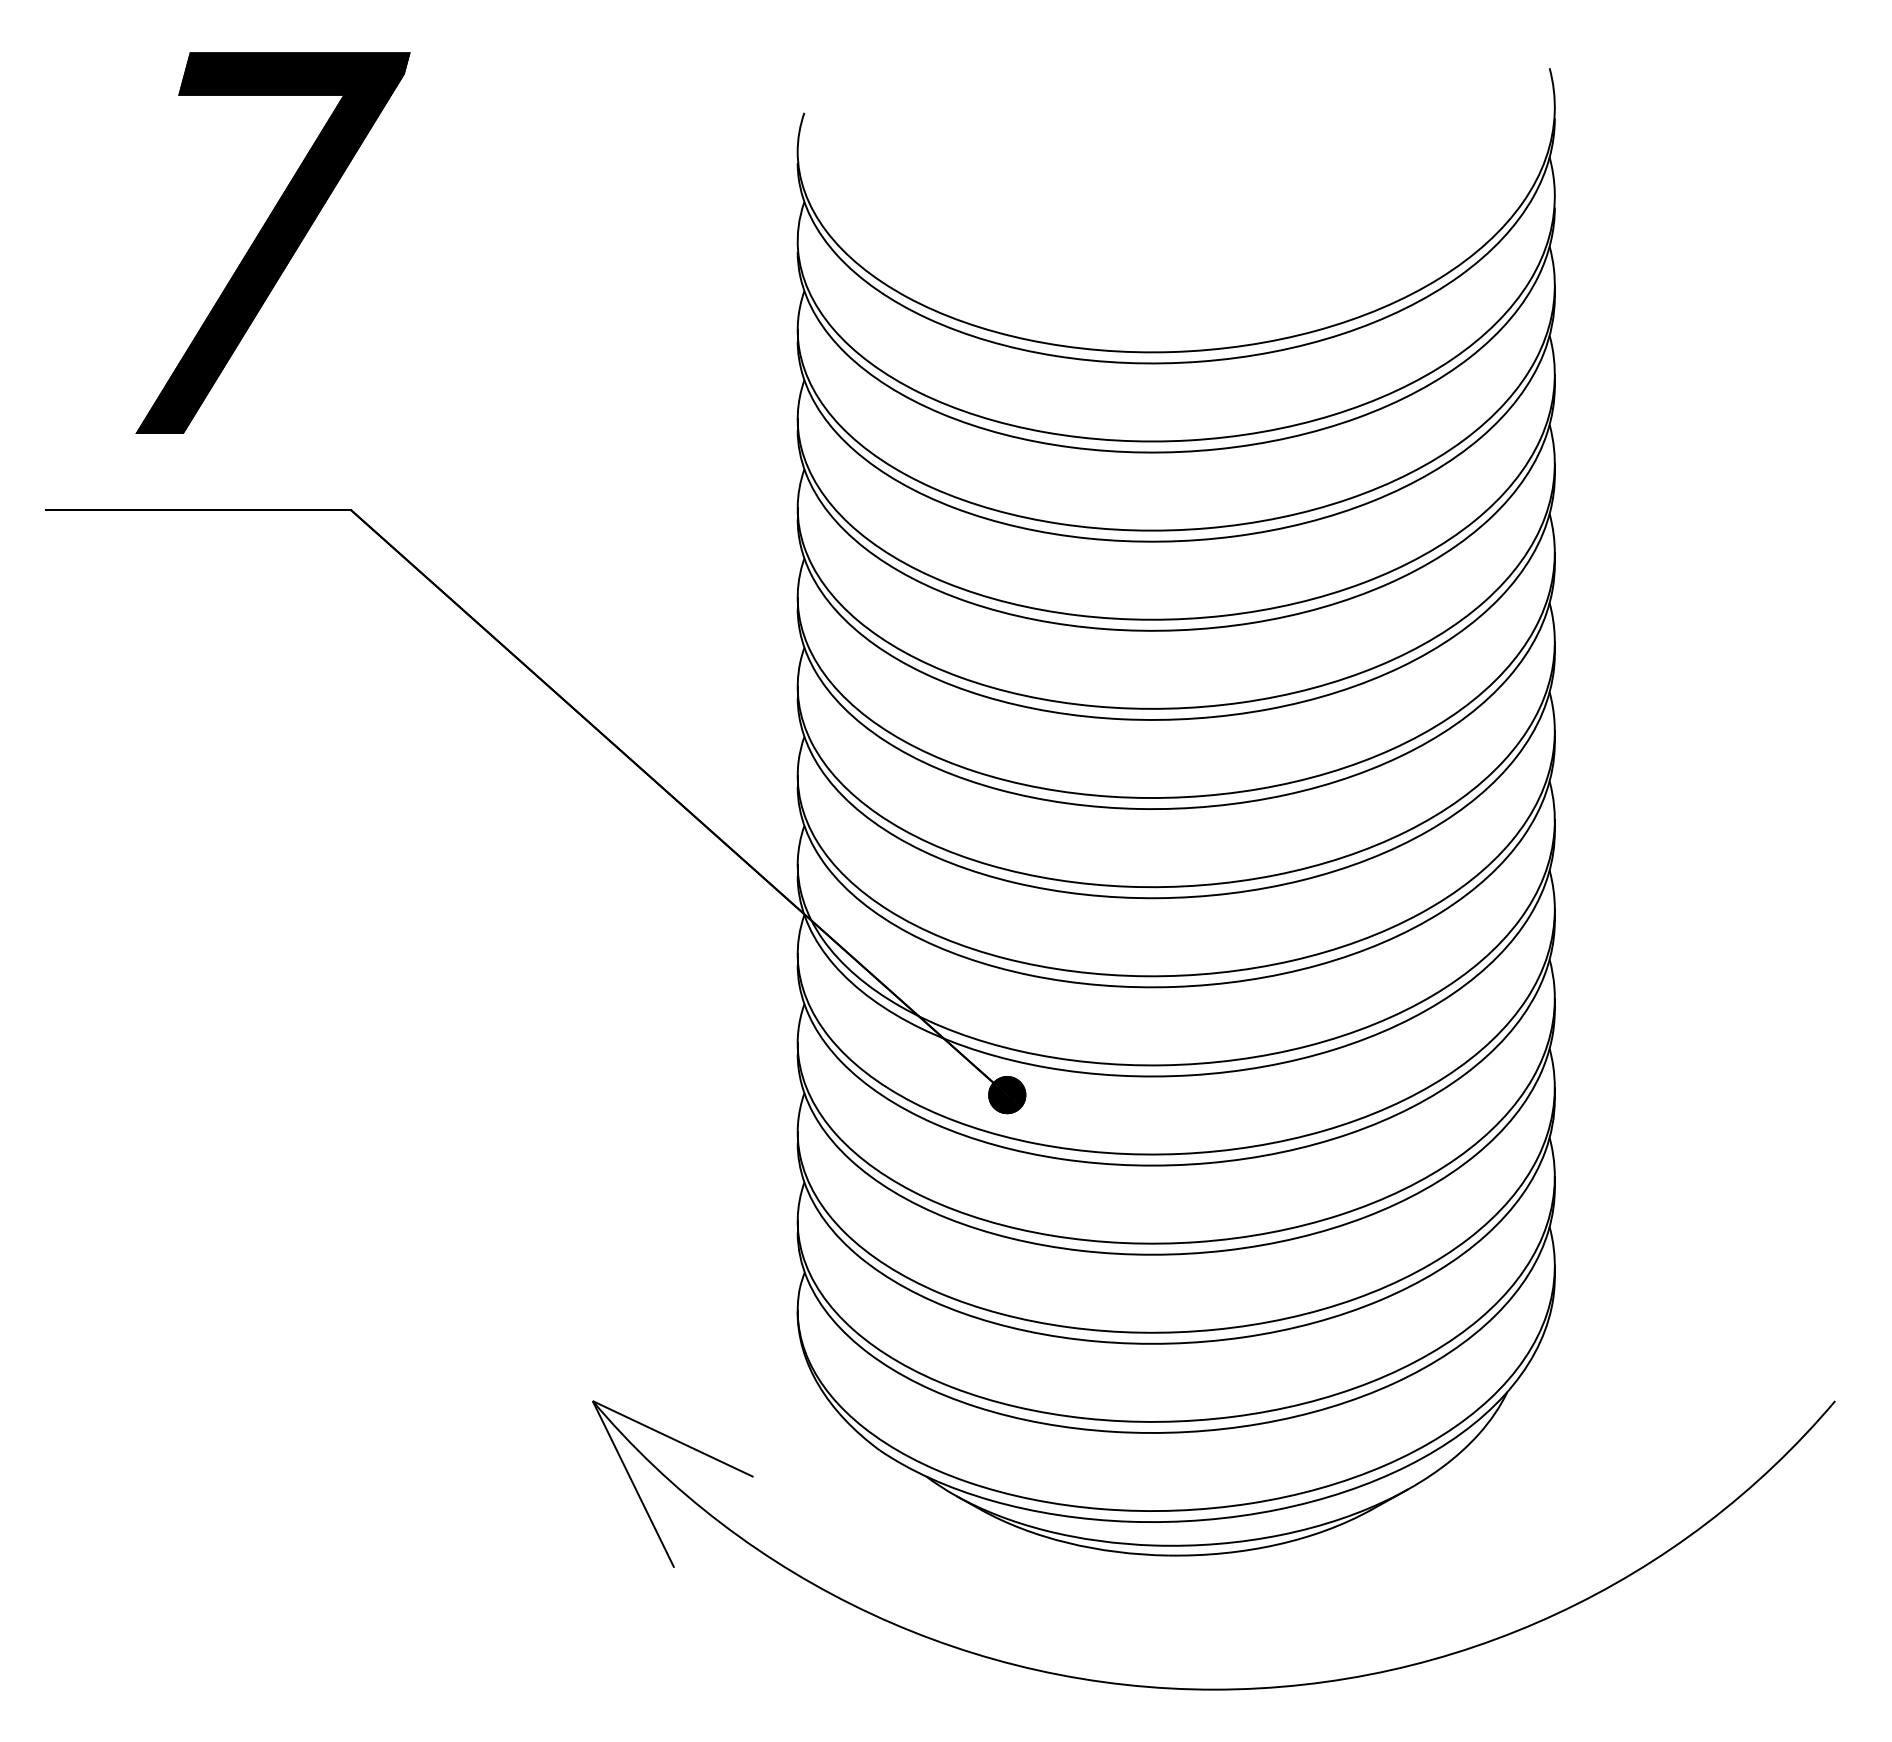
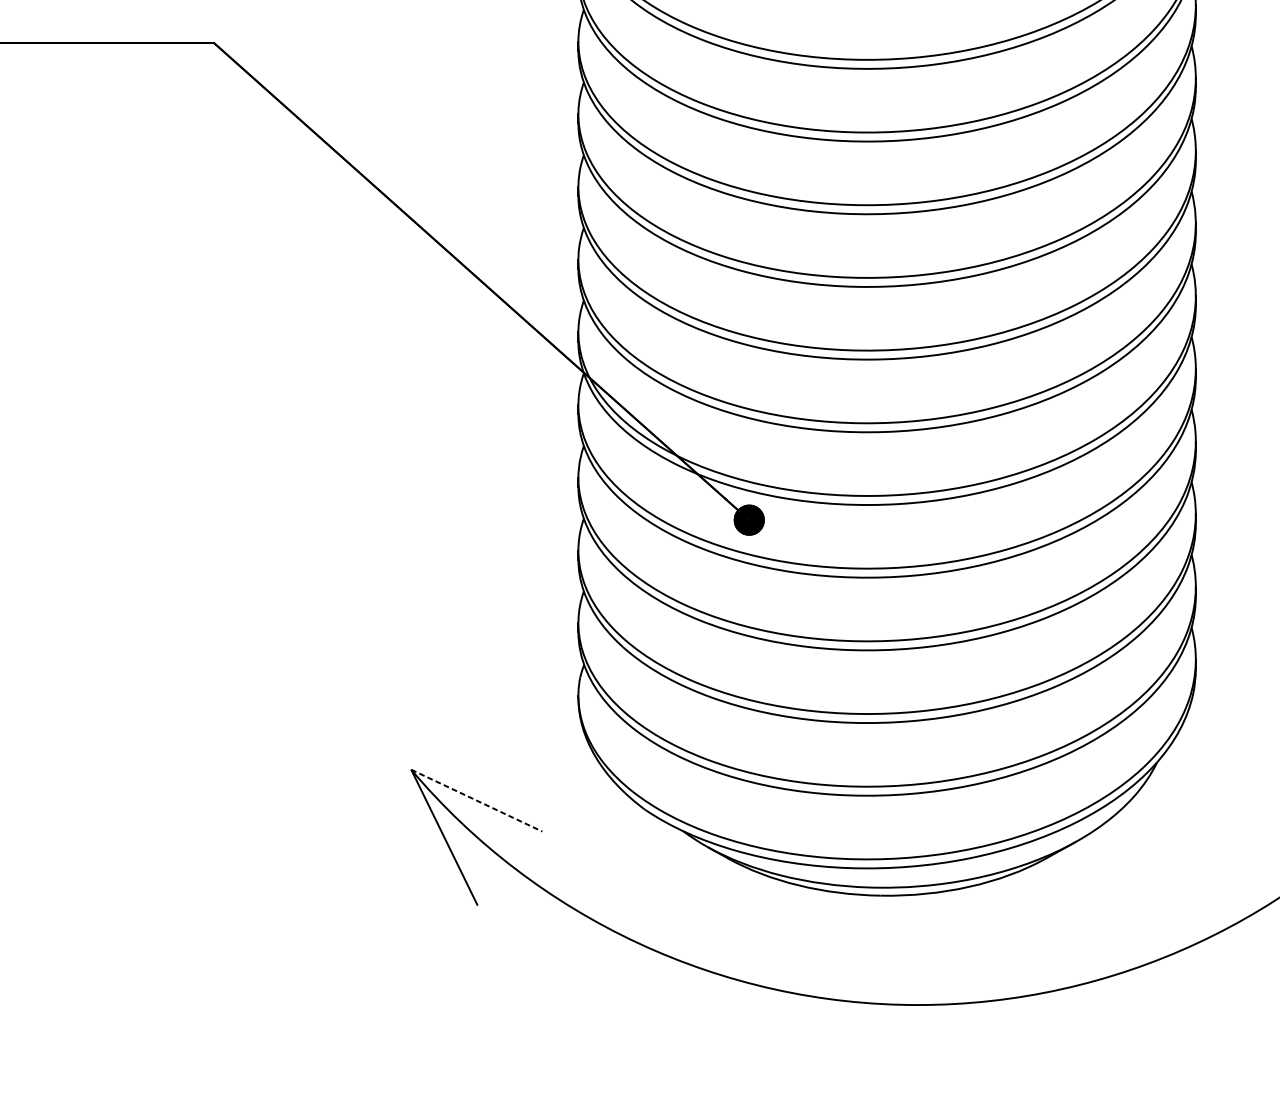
line: (673, 1439) -> (477, 801), solid -> dashed

